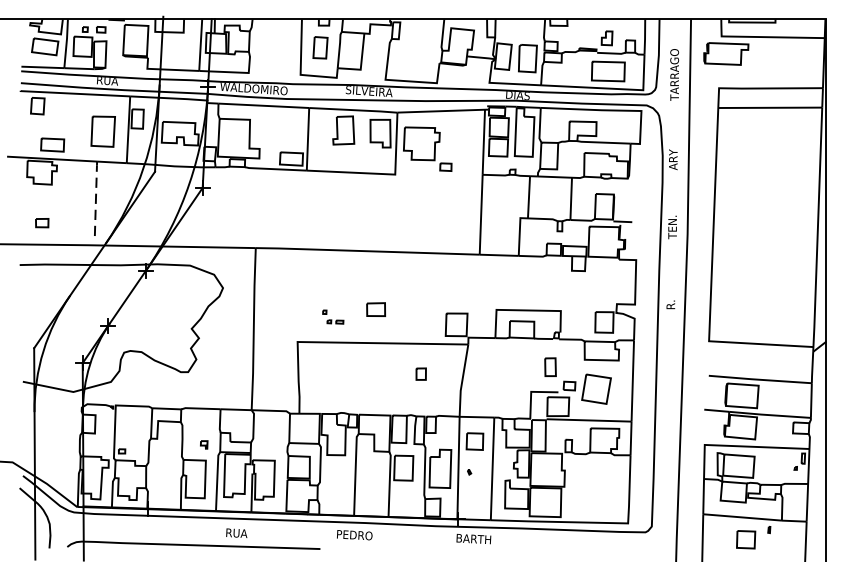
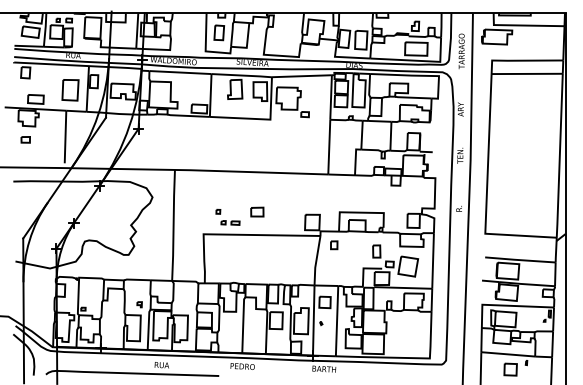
line: (95, 199) -> (65, 136), dashed -> solid
part: (41, 222) -> (25, 139), moved
part: (332, 316) -> (227, 216), size x1.67
part: (421, 374) -> (334, 245), moved

